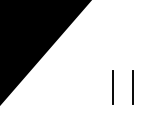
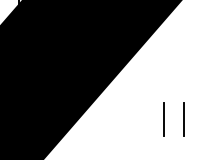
part: (113, 87) -> (164, 119), moved

